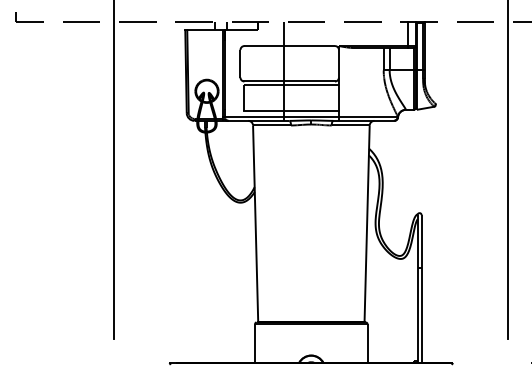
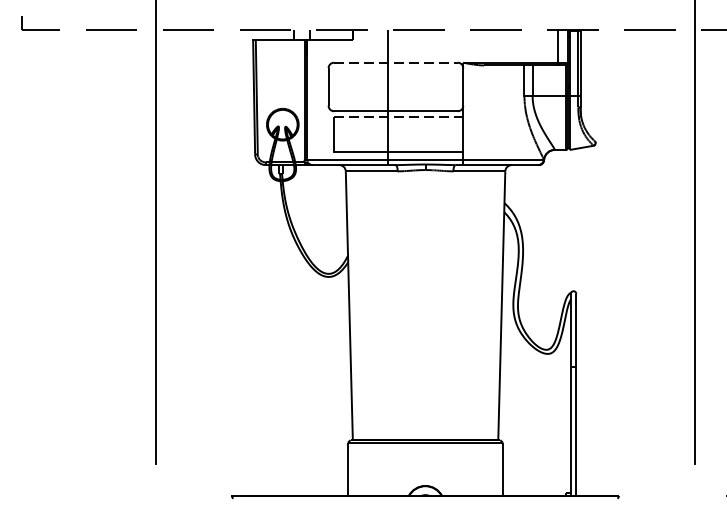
line: (290, 46) -> (397, 63), solid -> dashed
line: (292, 85) -> (399, 116), solid -> dashed

